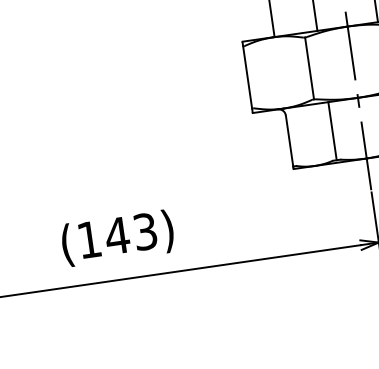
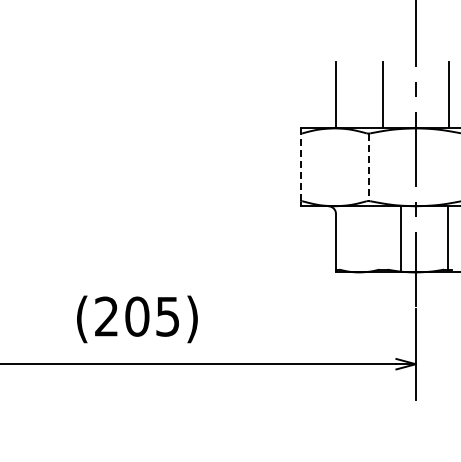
line: (309, 68) -> (368, 167), solid -> dashed
line: (247, 77) -> (300, 167), solid -> dashed
line: (332, 130) -> (400, 237), moved
text: (117, 235) -> (137, 316), (143) -> (205)

